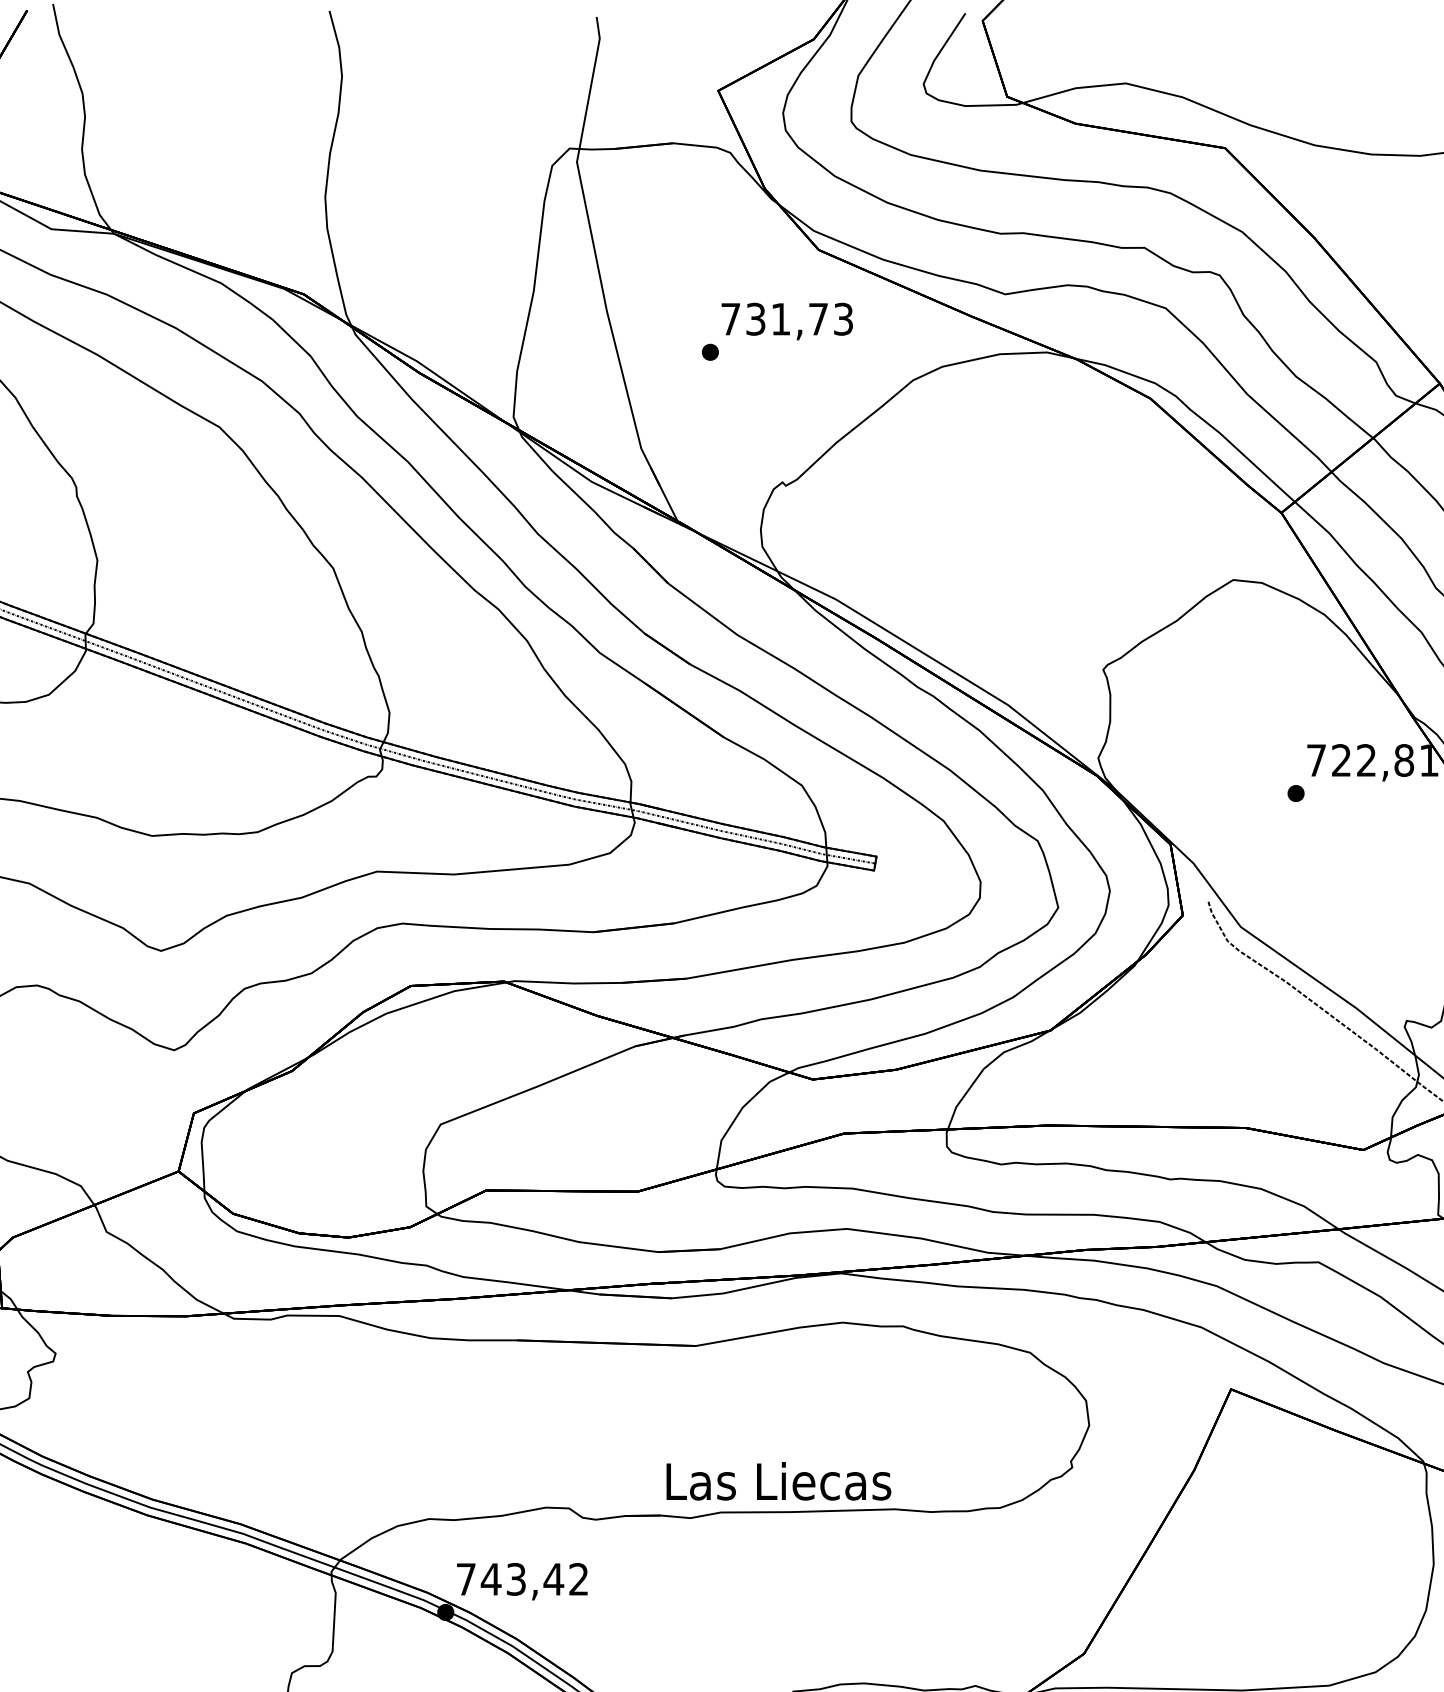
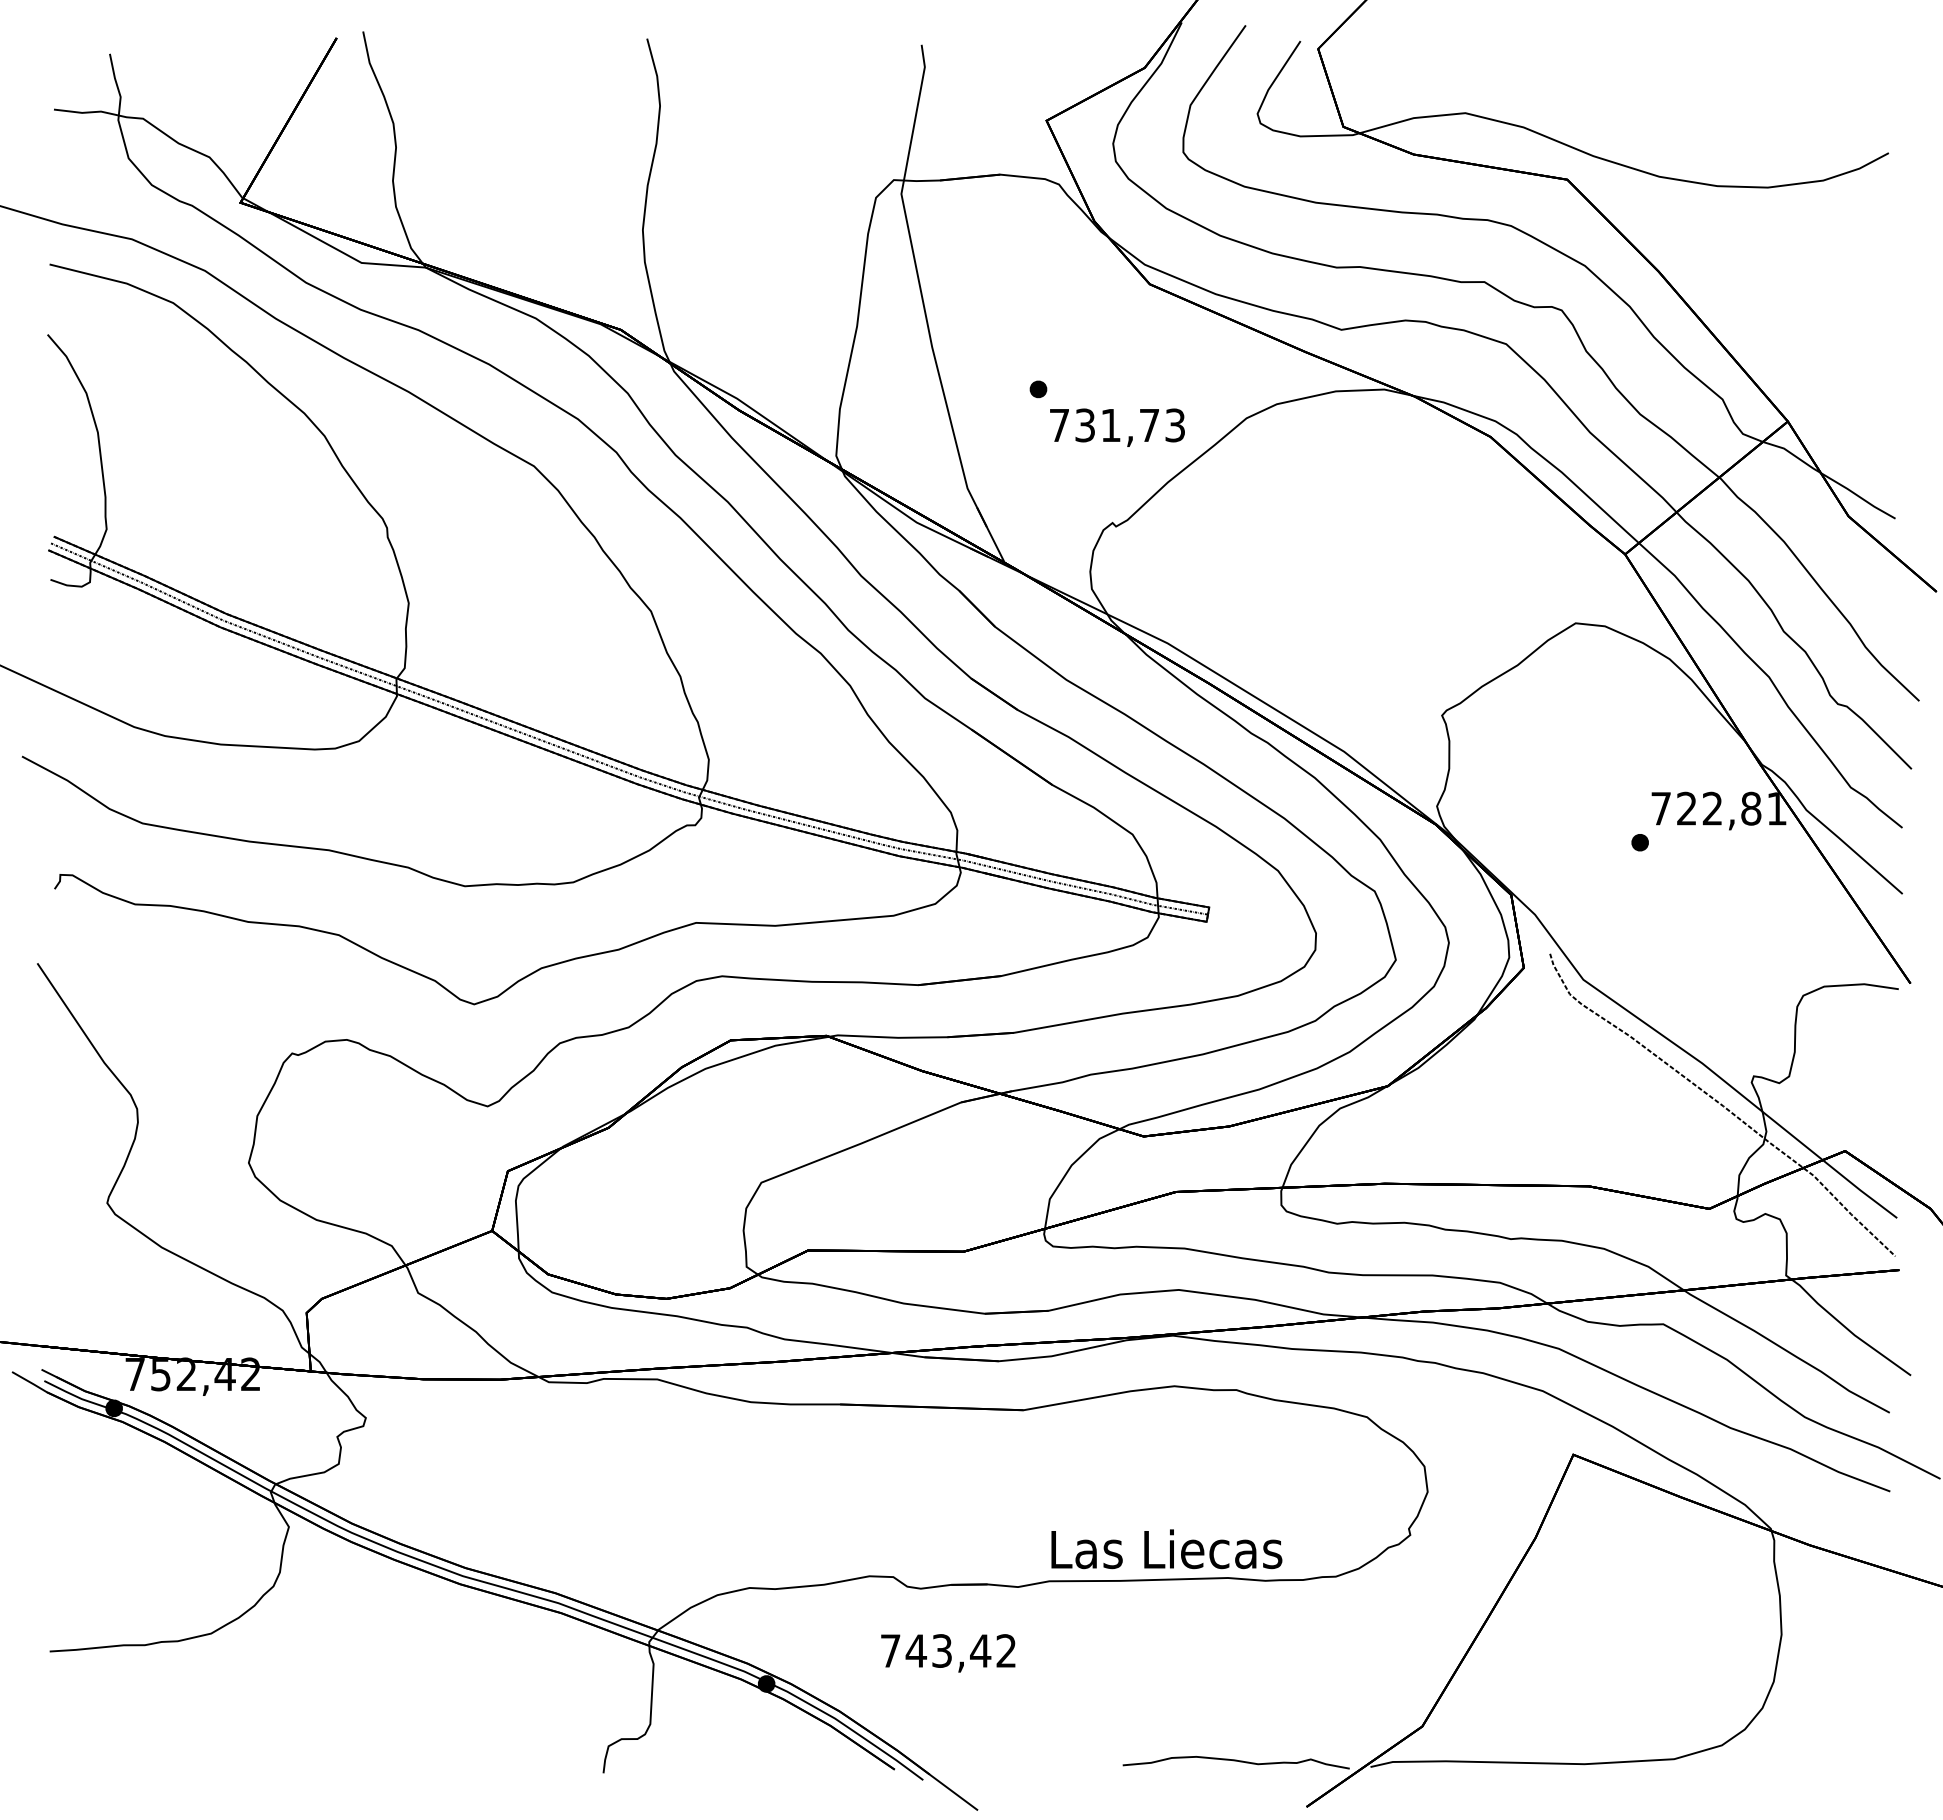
text: (787, 321) -> (1117, 427), moved
text: (778, 1481) -> (1166, 1549), moved
text: (522, 1581) -> (948, 1653), moved

